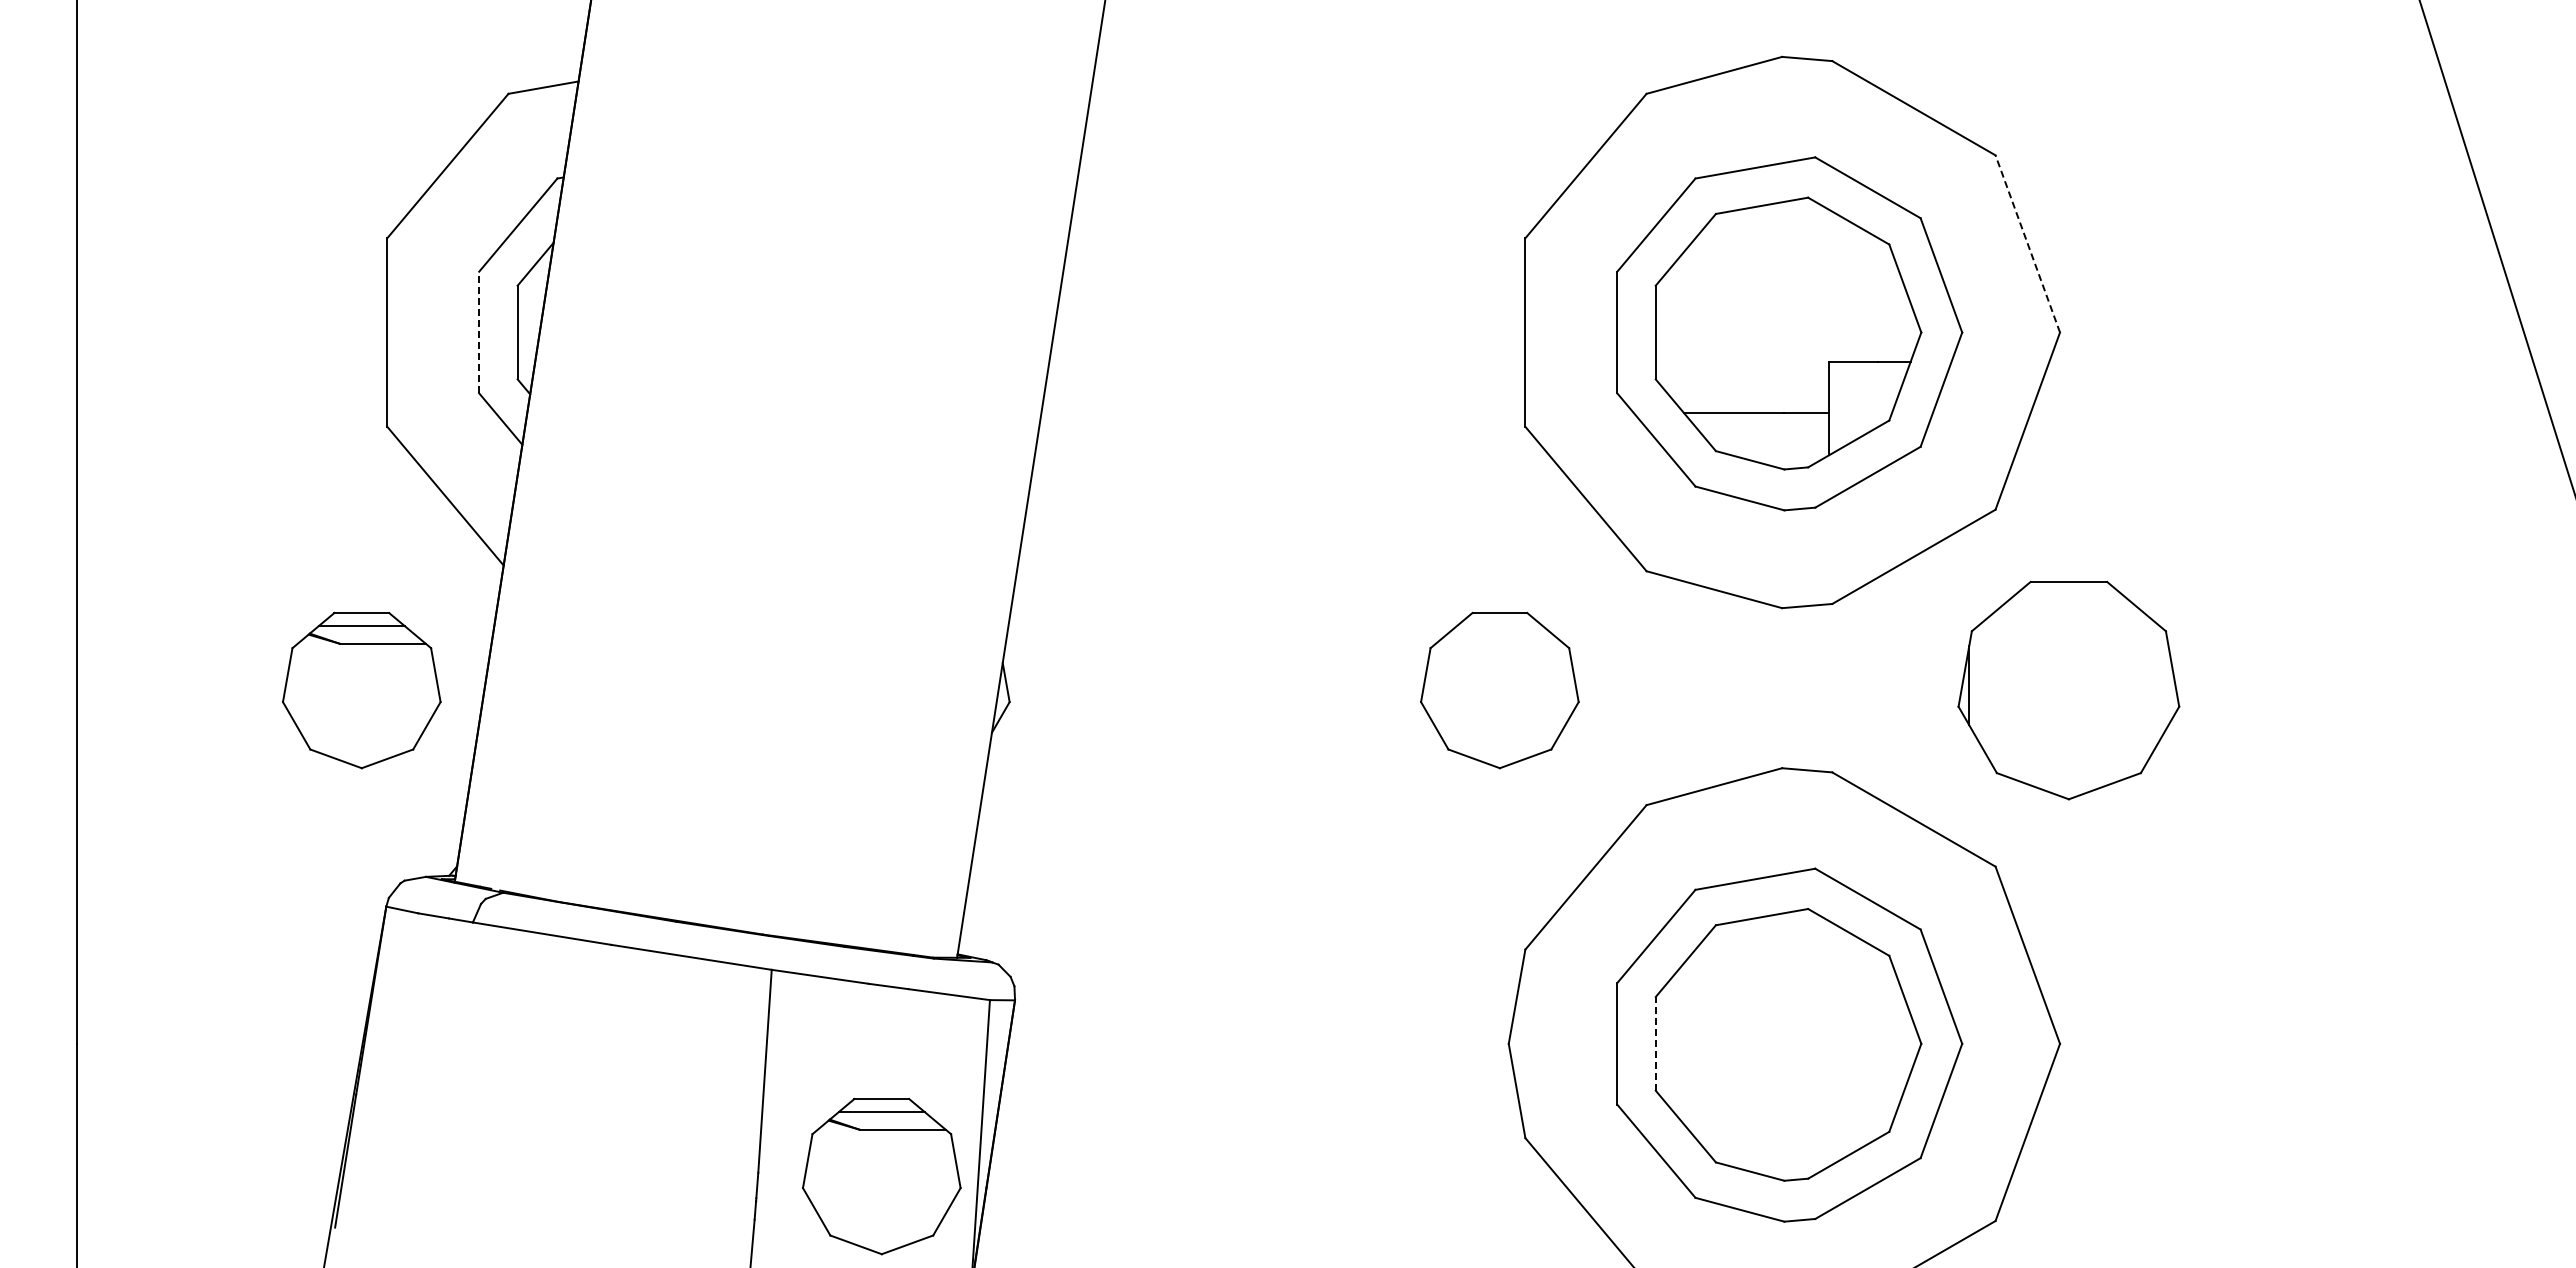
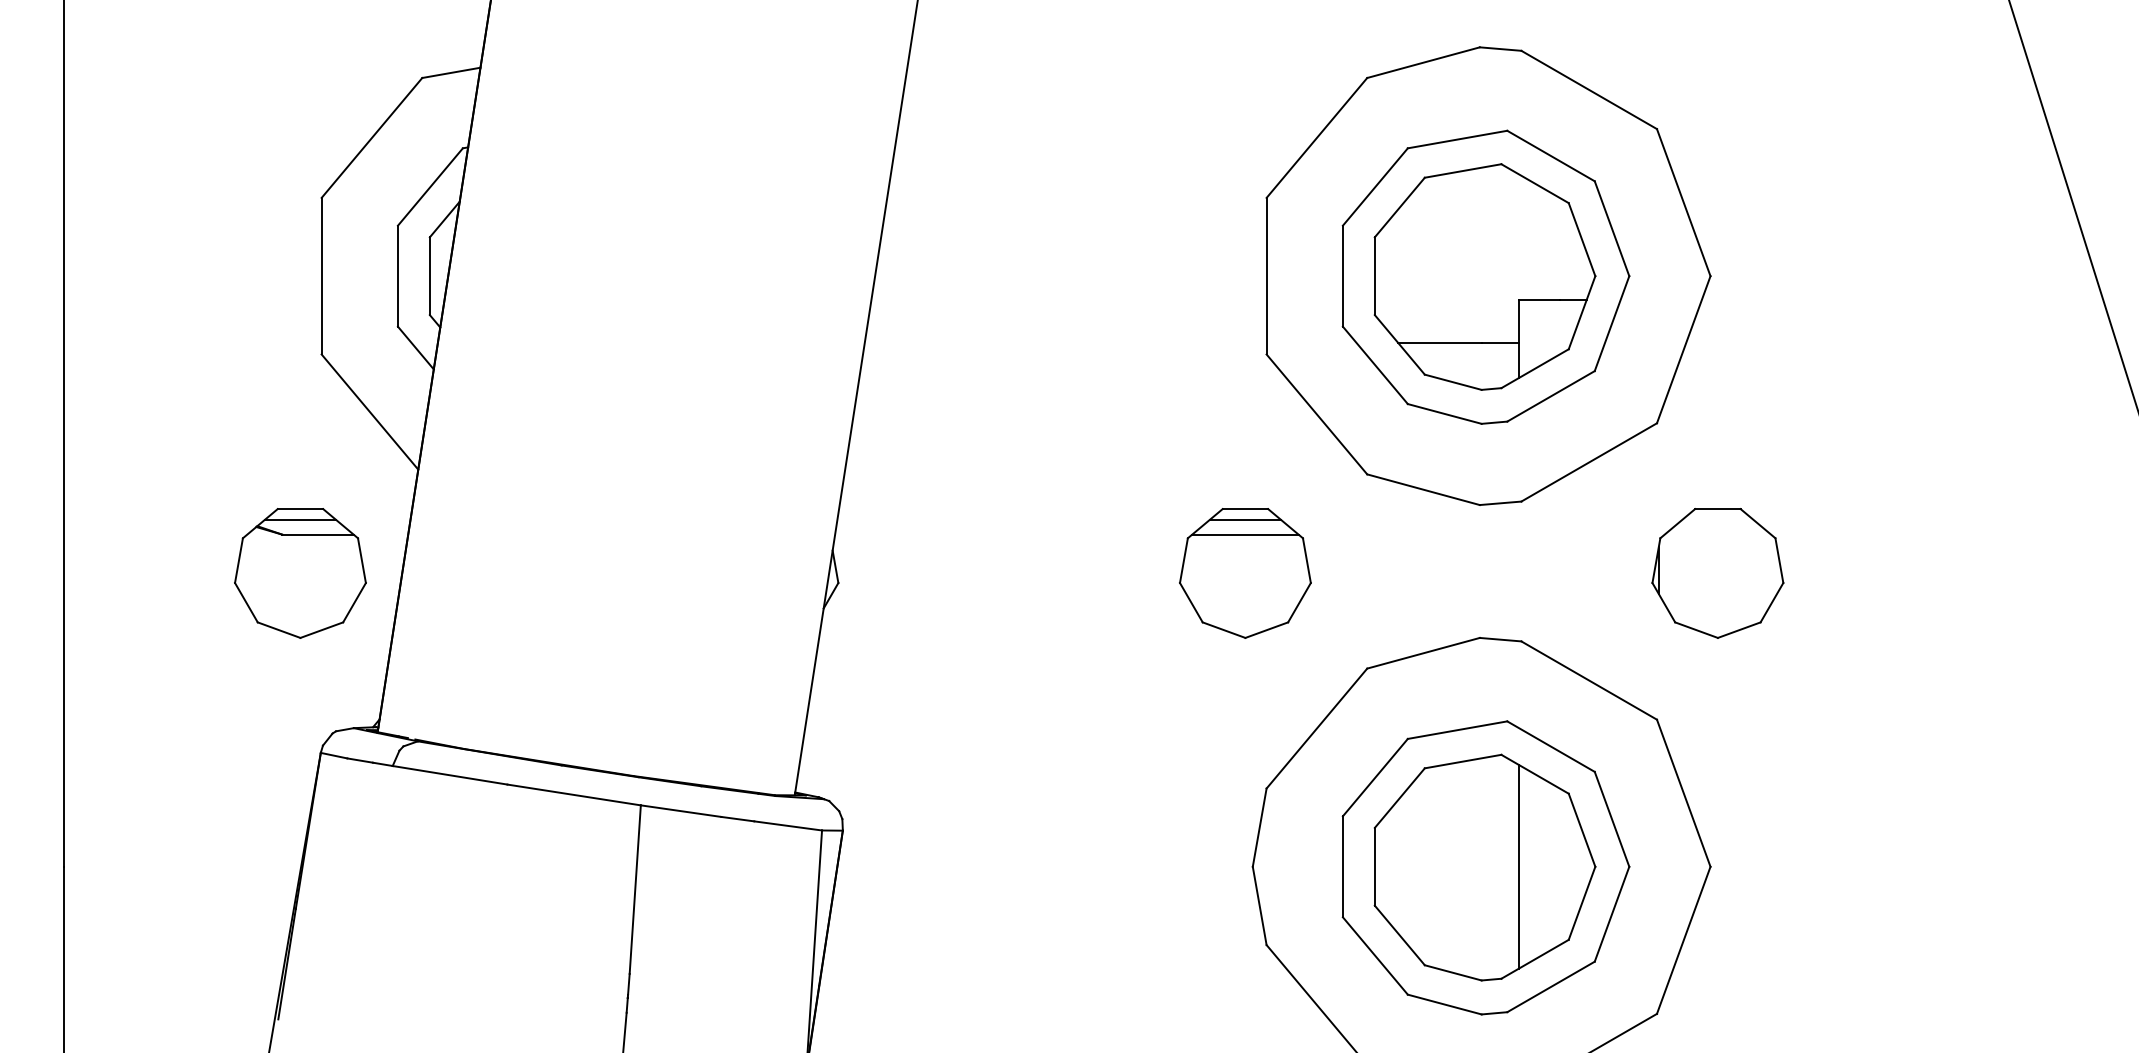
line: (2027, 243) -> (1683, 202), dashed -> solid
line: (479, 332) -> (398, 276), dashed -> solid
line: (1499, 625) -> (1245, 519), added
line: (1499, 643) -> (1245, 534), added
part: (2068, 690) -> (1717, 573), size x0.71
line: (1655, 1043) -> (1374, 866), dashed -> solid
line: (1828, 1043) -> (1518, 866), added
part: (881, 1176) -> (731, 976), removed

